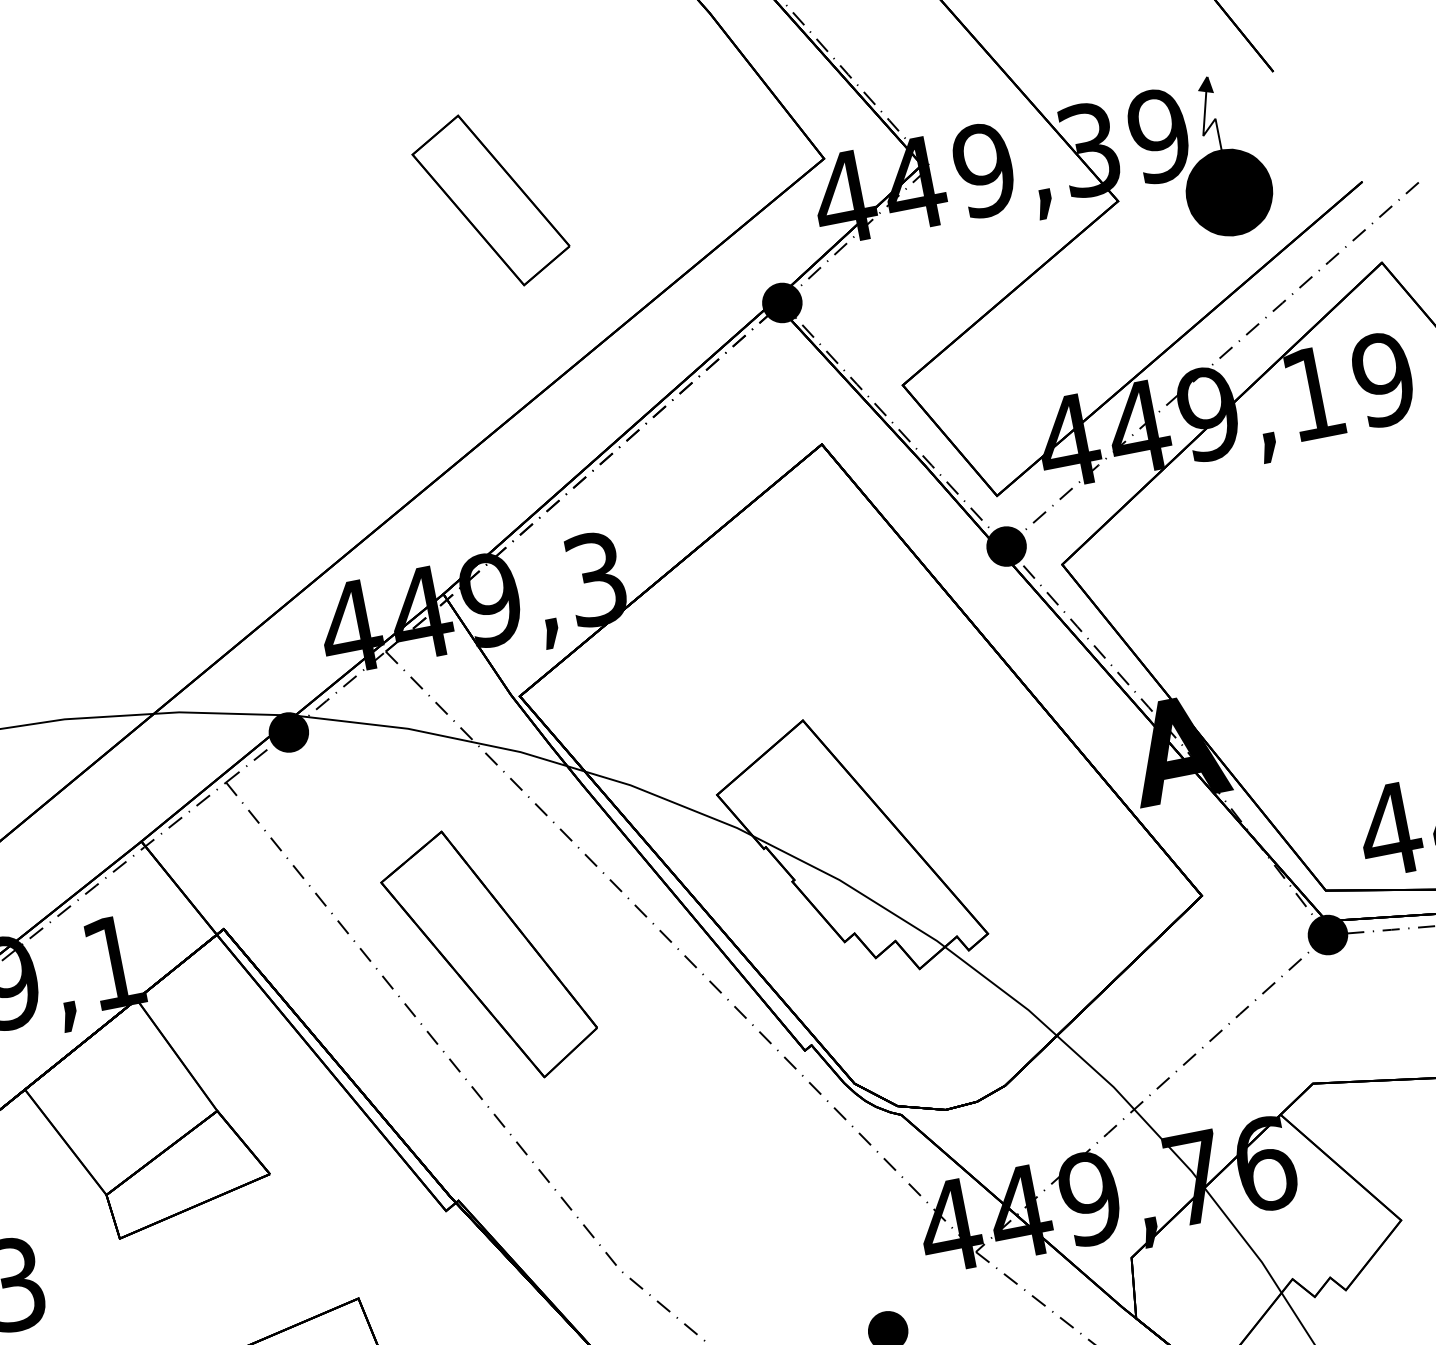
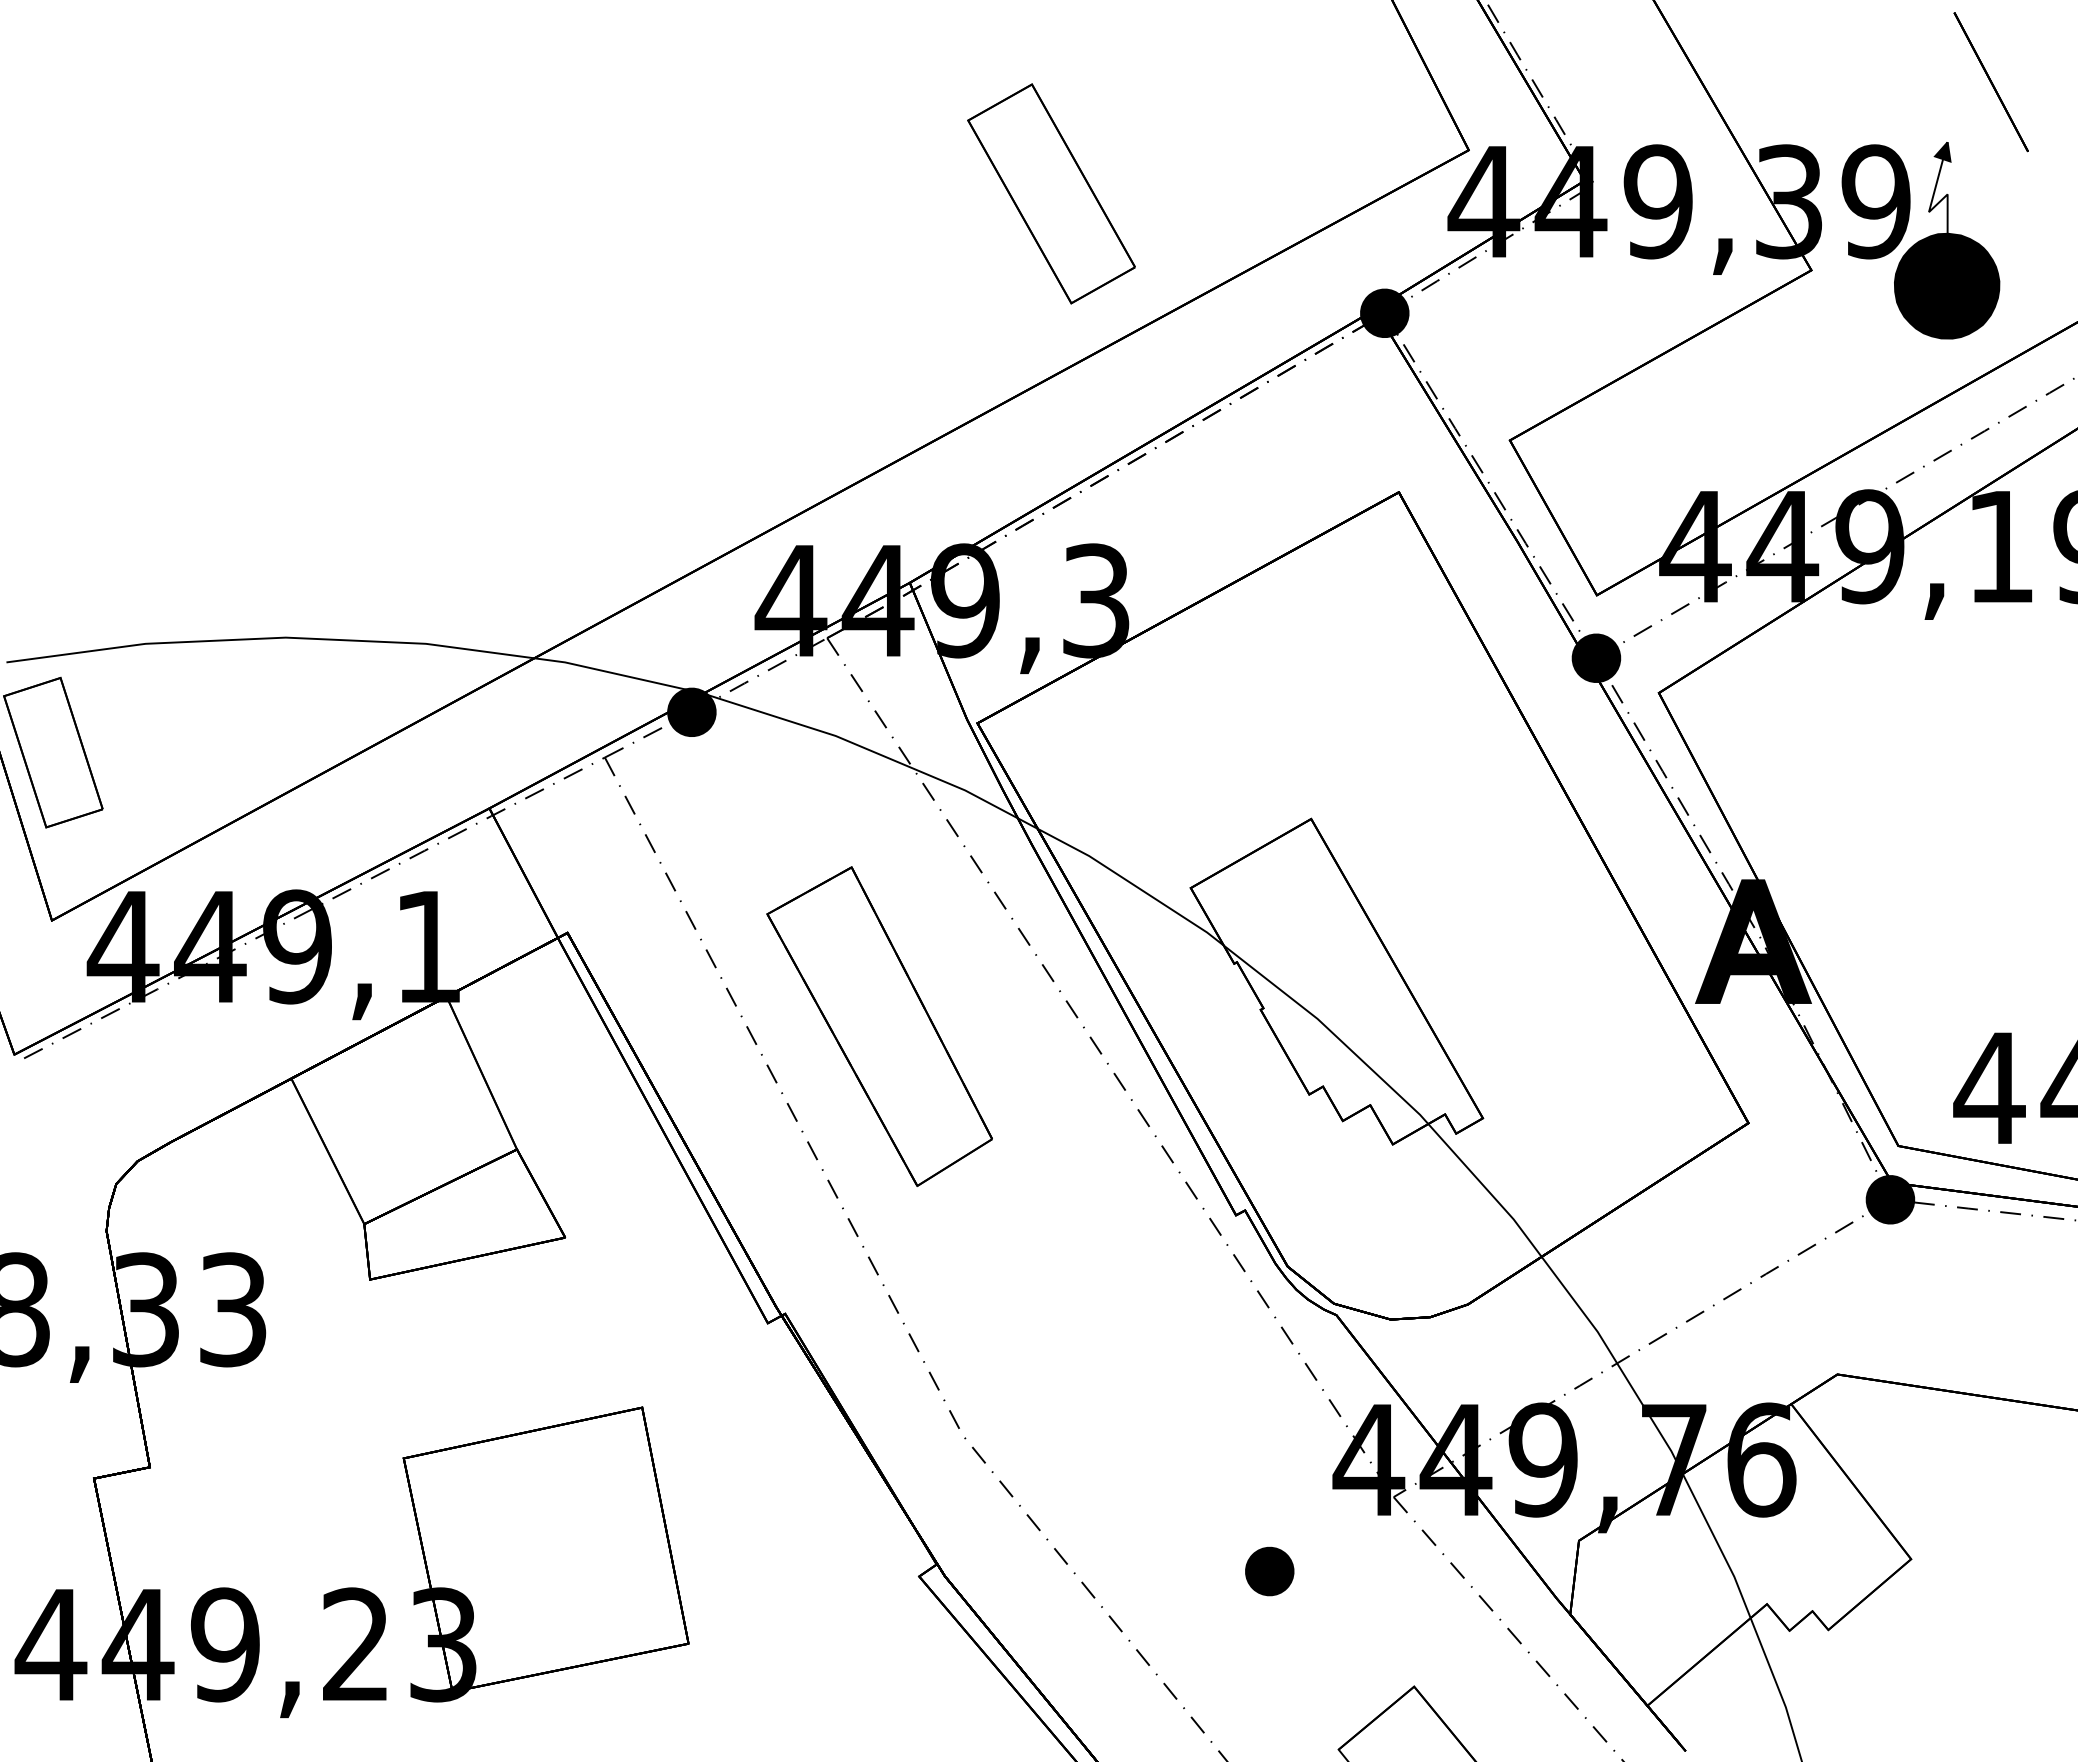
part: (490, 200) -> (1051, 193), moved

